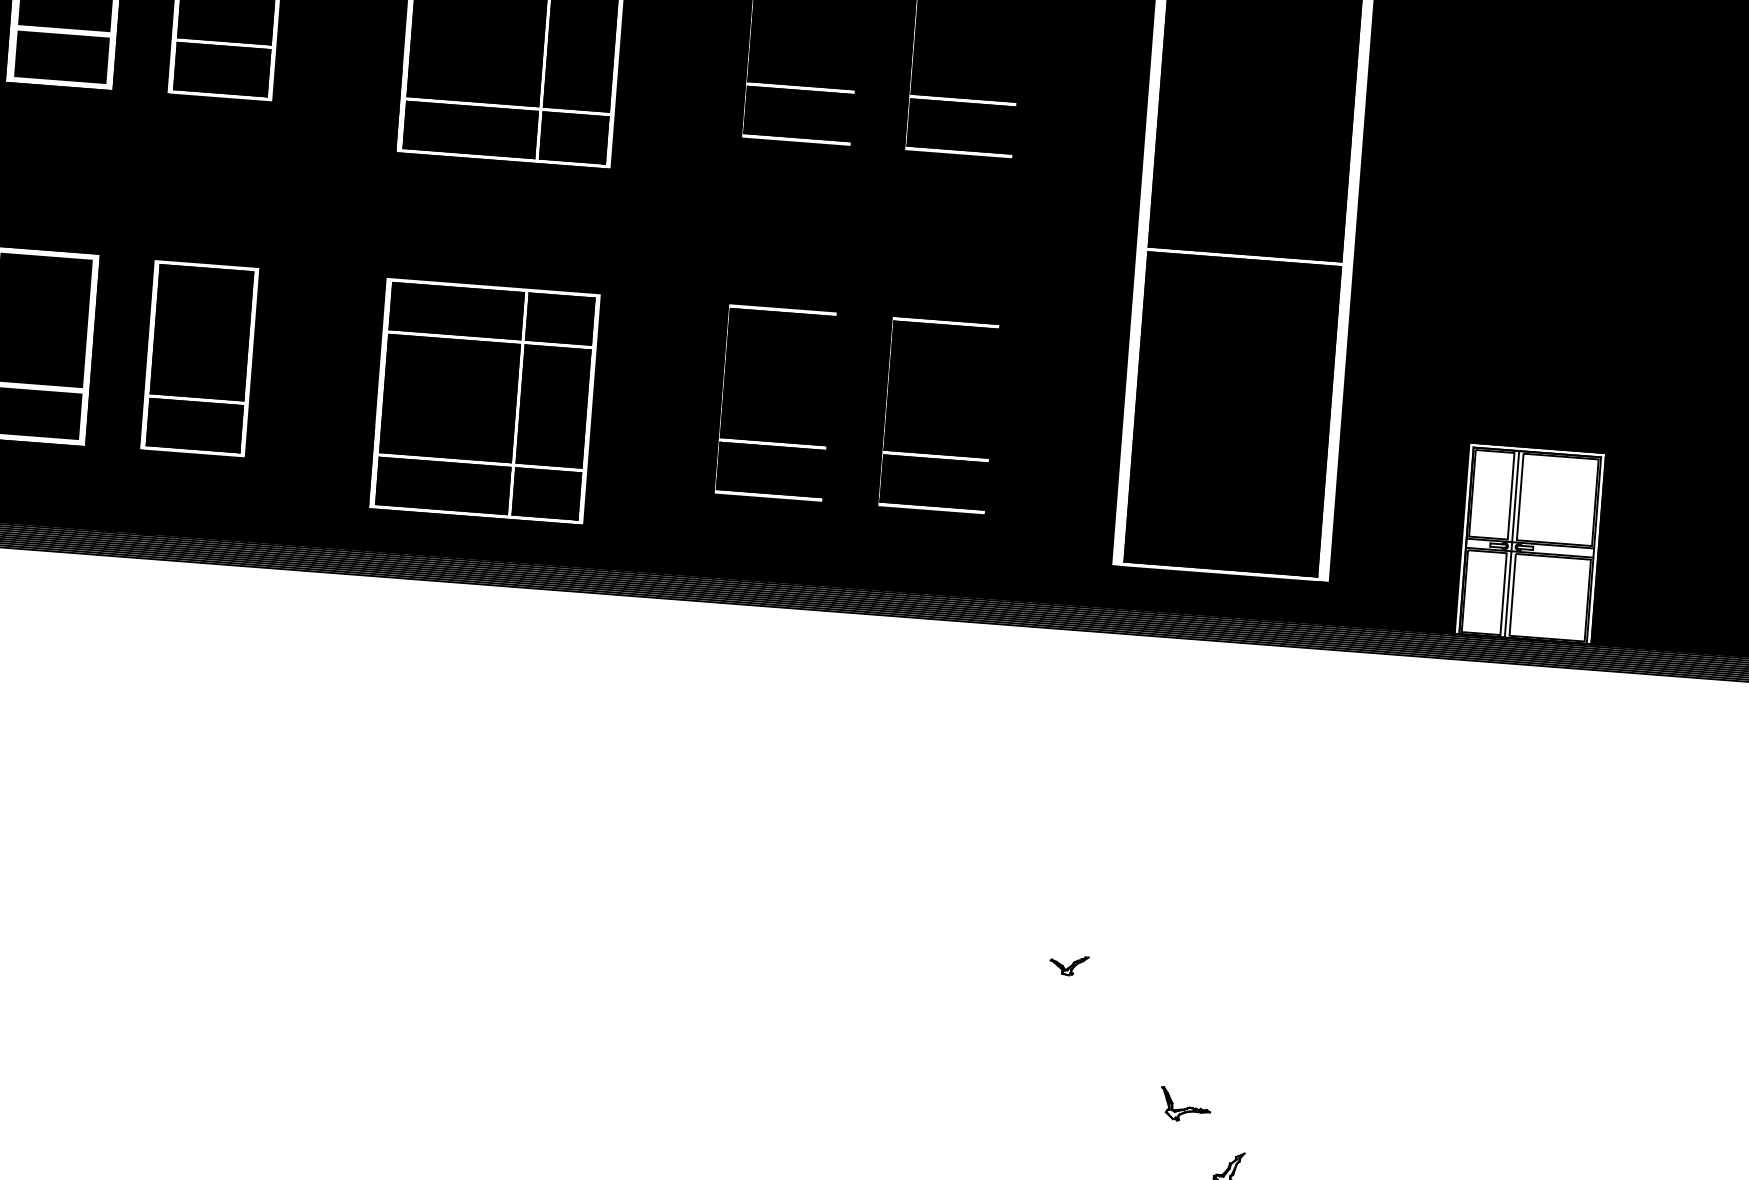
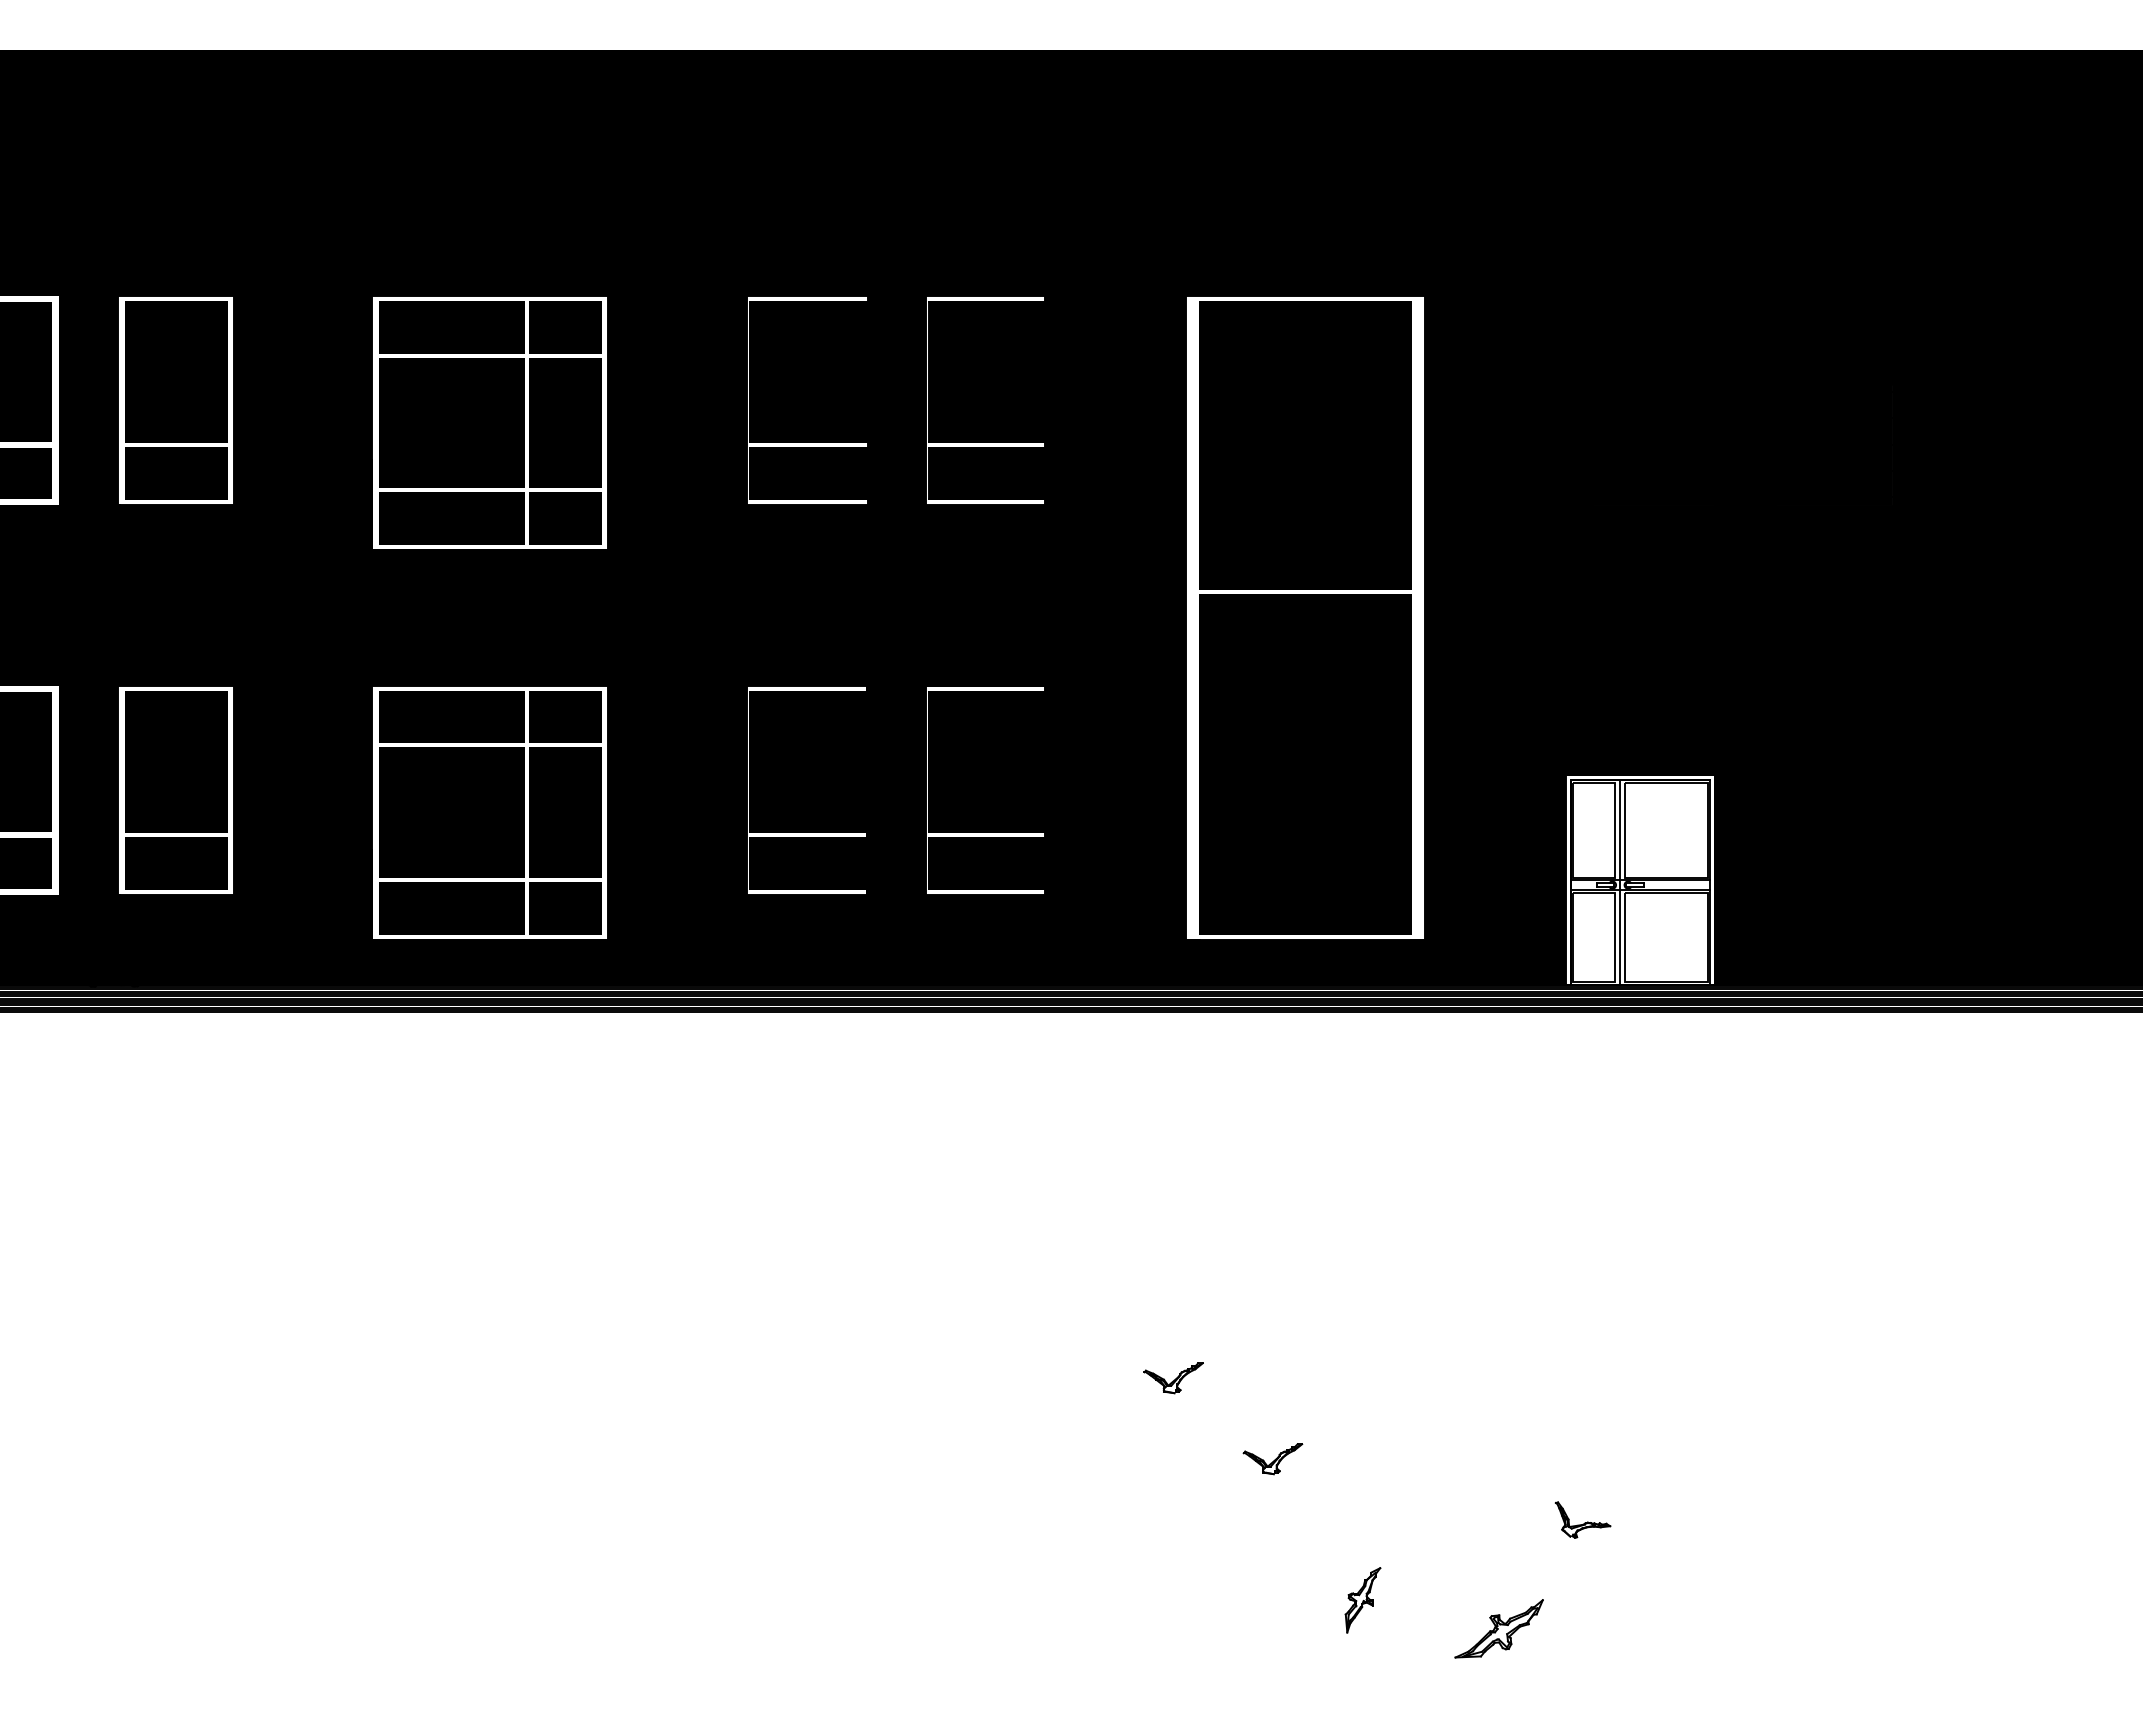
part: (1069, 965) -> (1173, 1378), size x1.43
part: (1153, 1046) -> (1272, 1459), added
part: (1186, 1104) -> (1583, 1519), moved

